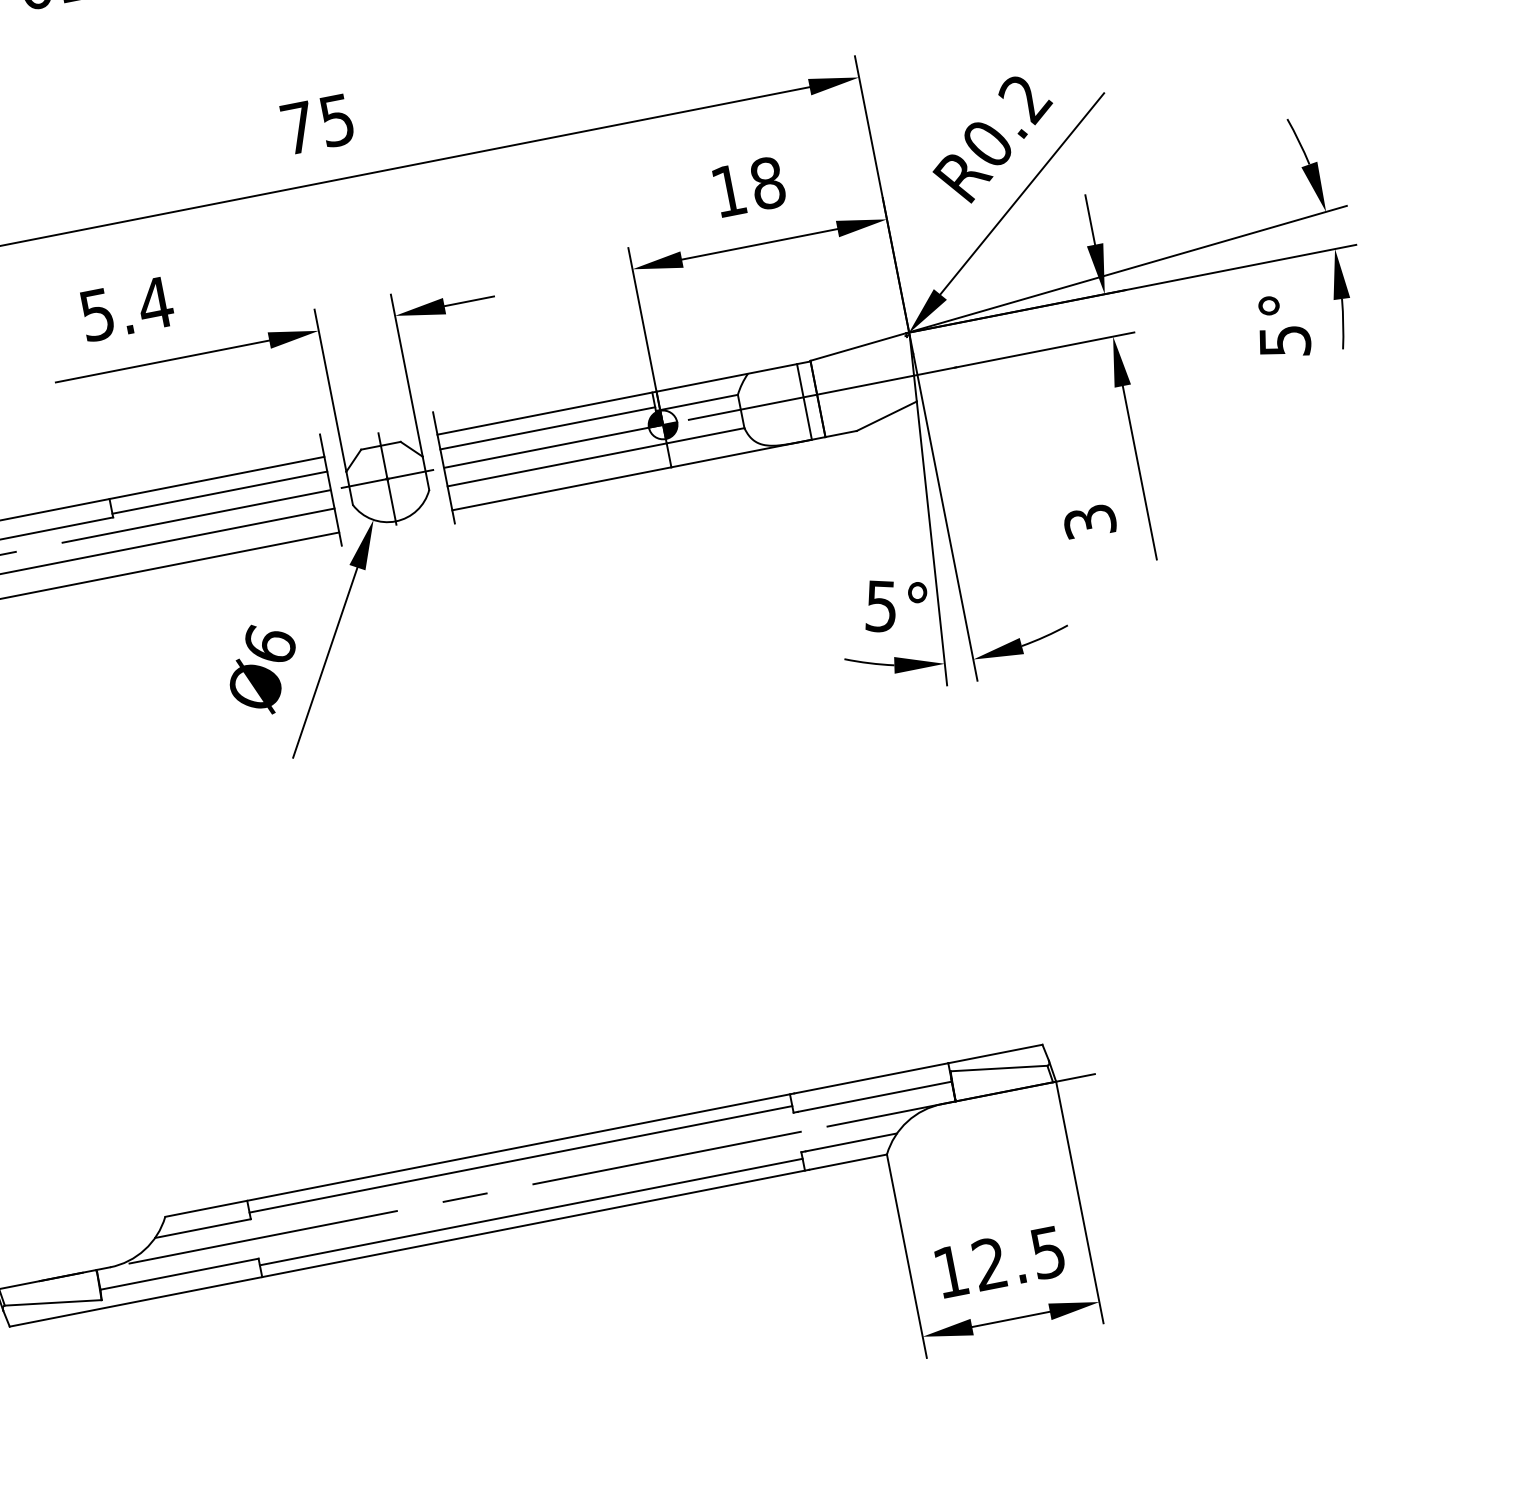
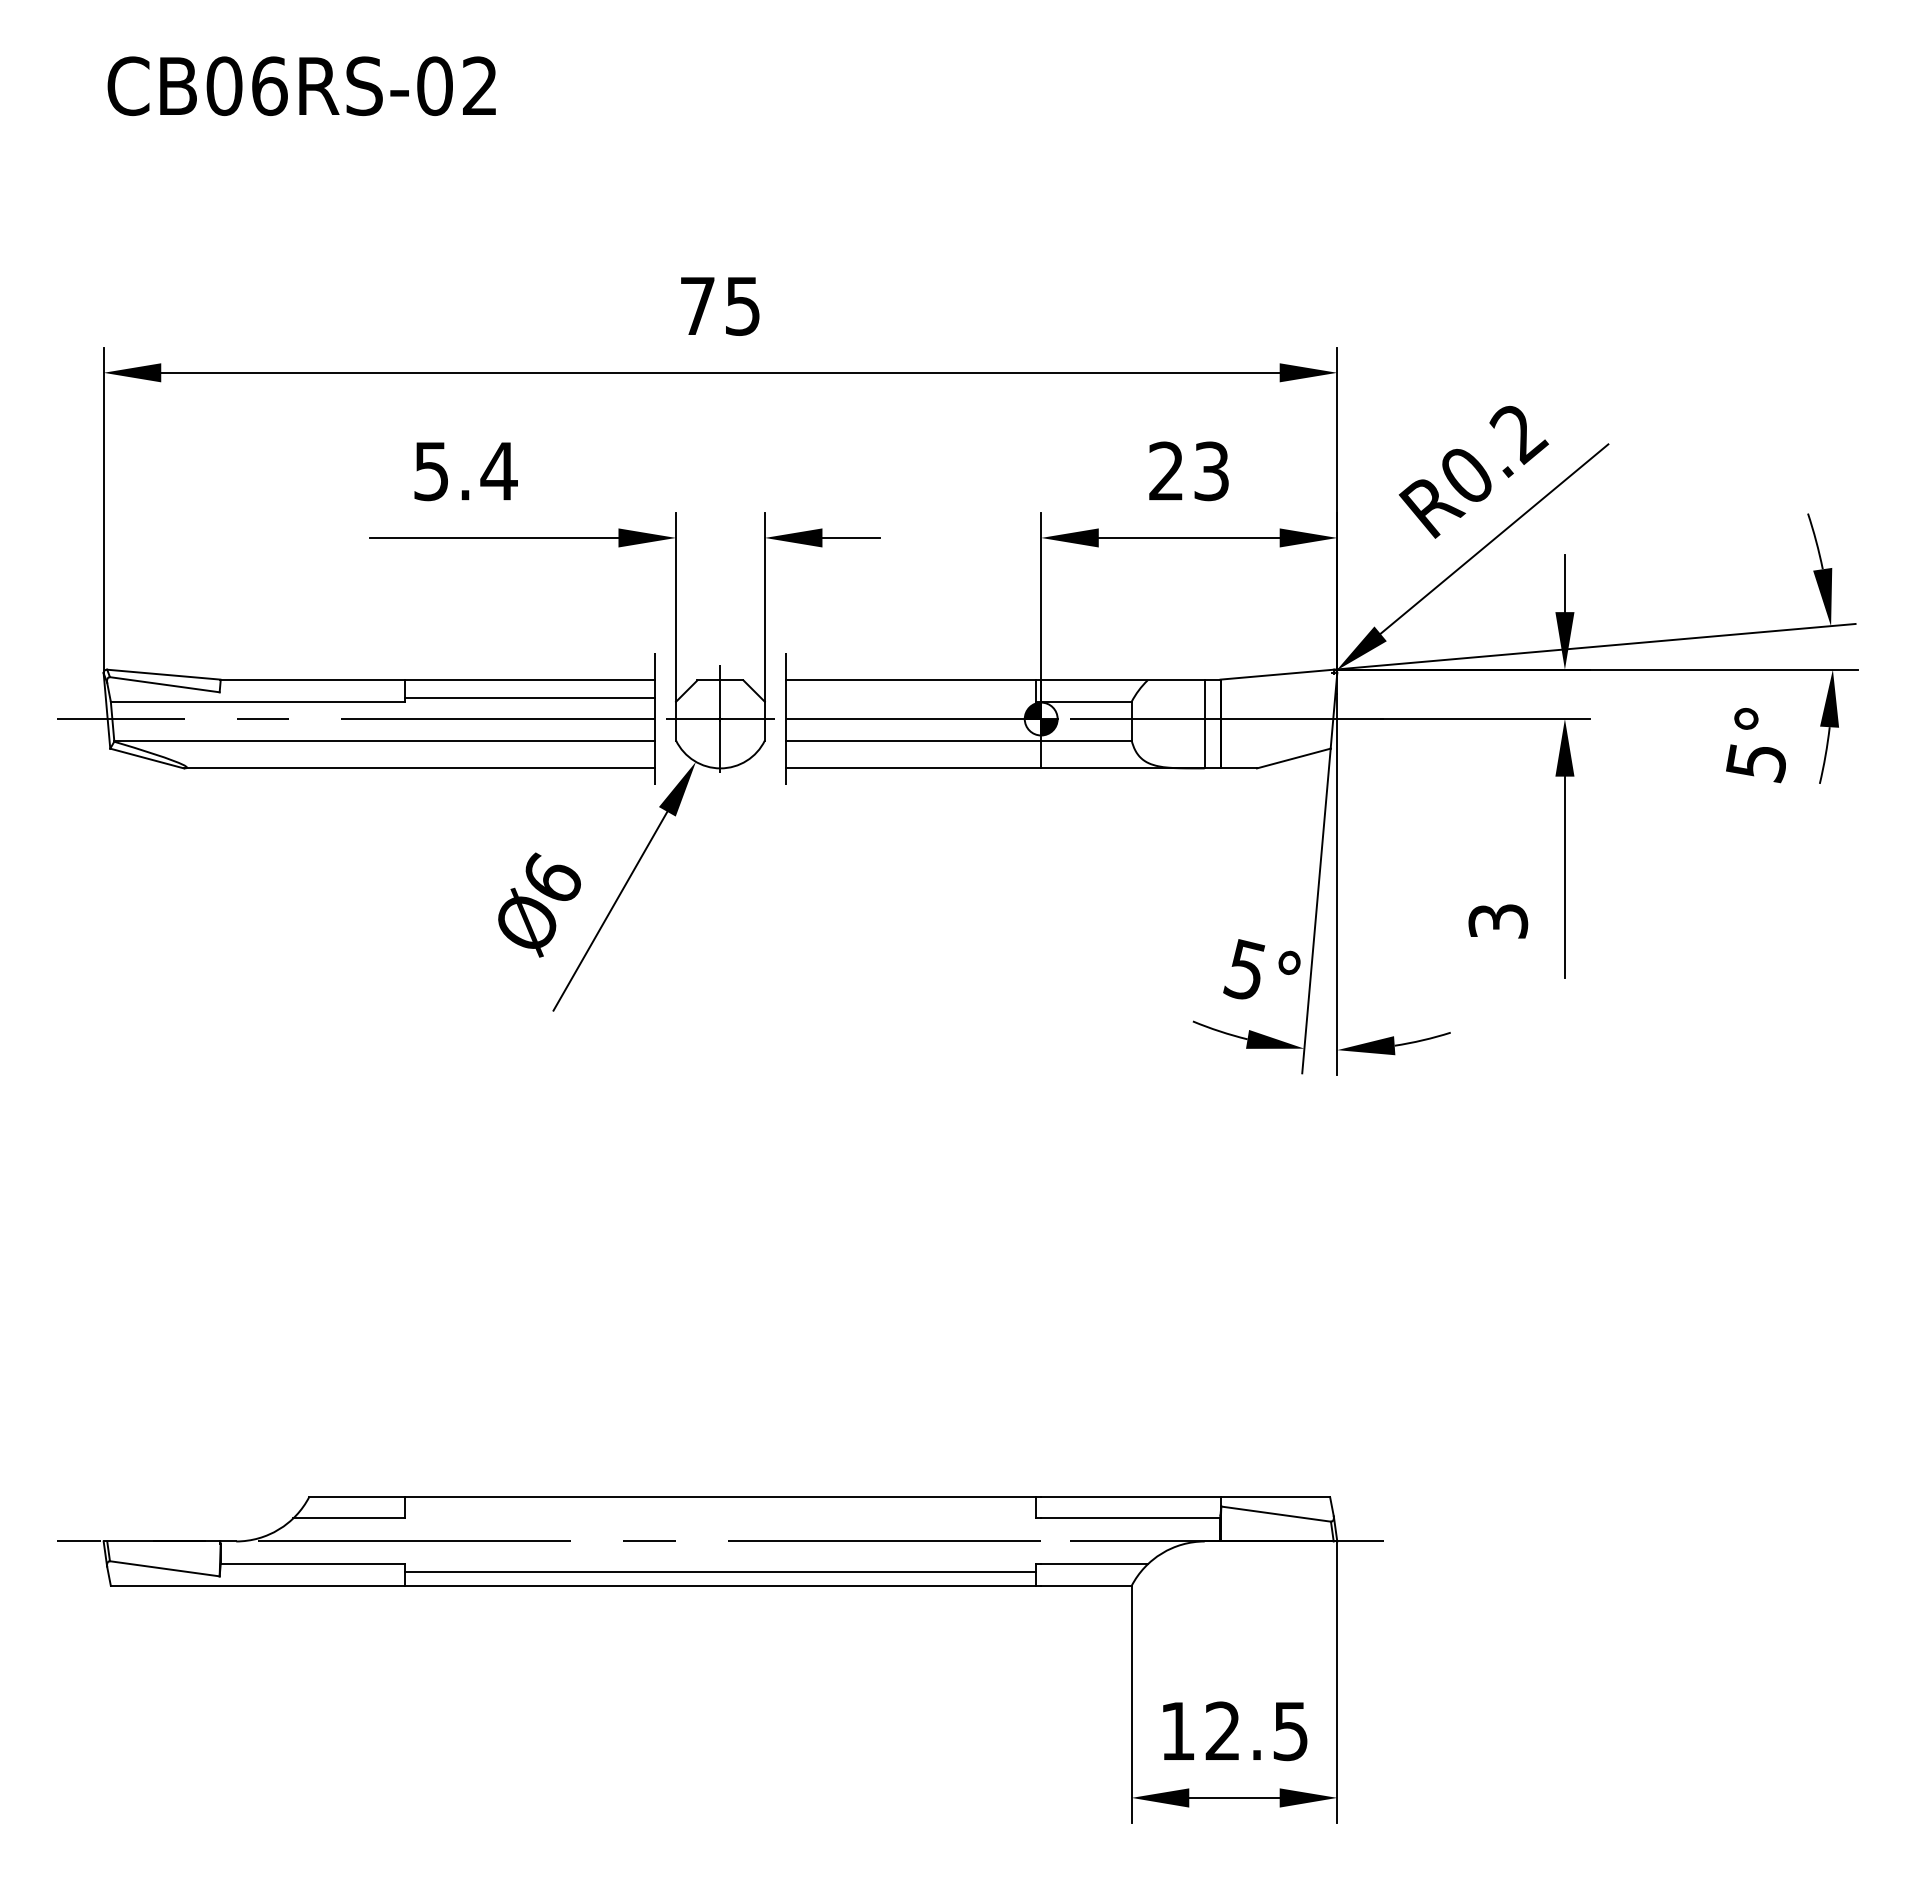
text: (748, 187) -> (1189, 471), 18 -> 23
line: (547, 428) -> (911, 697), removed
line: (520, 1159) -> (720, 1510), removed

